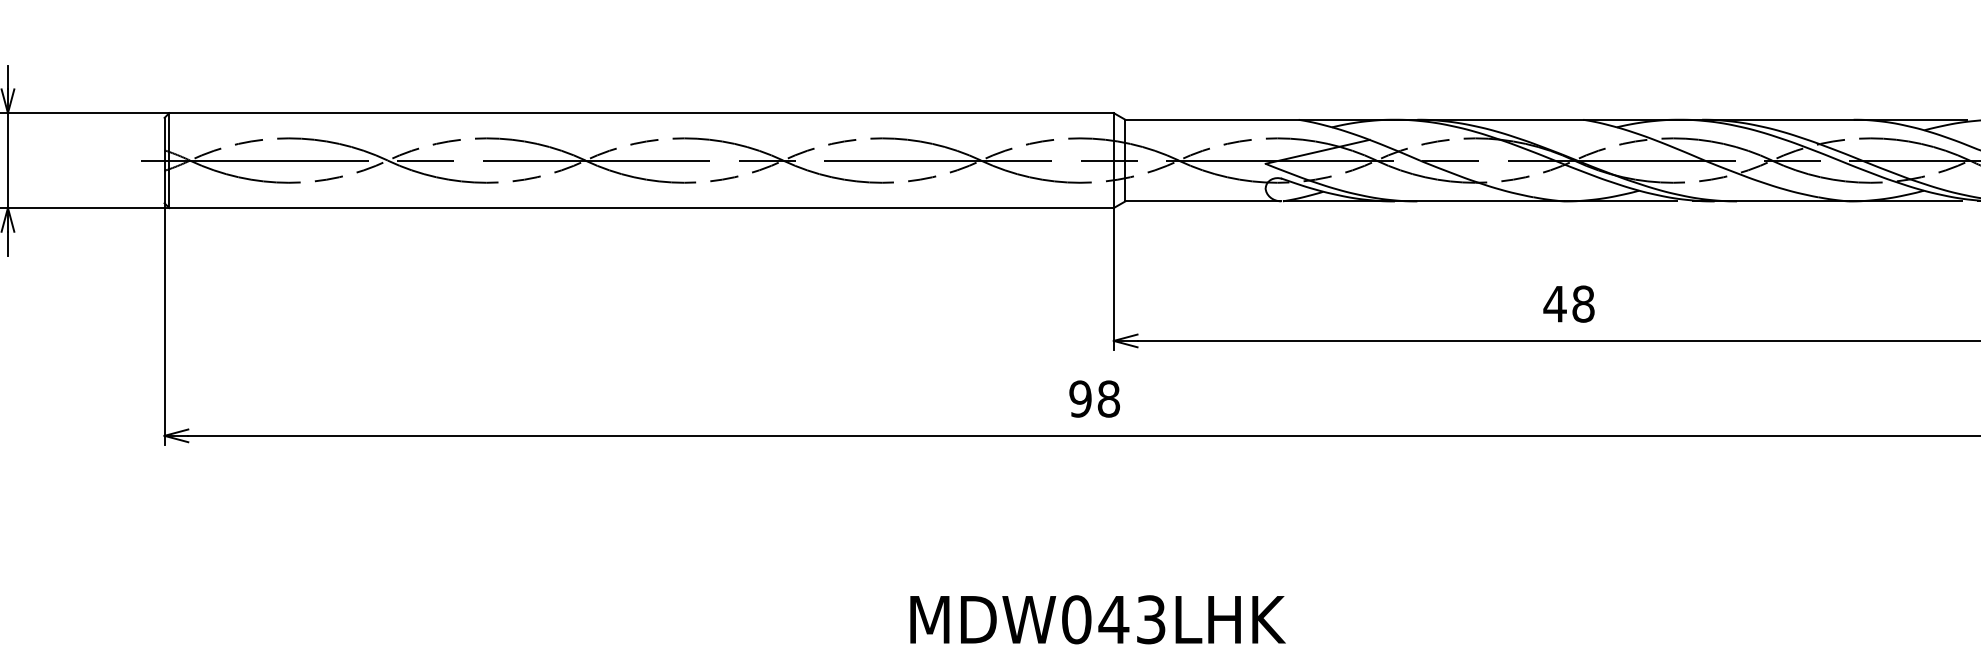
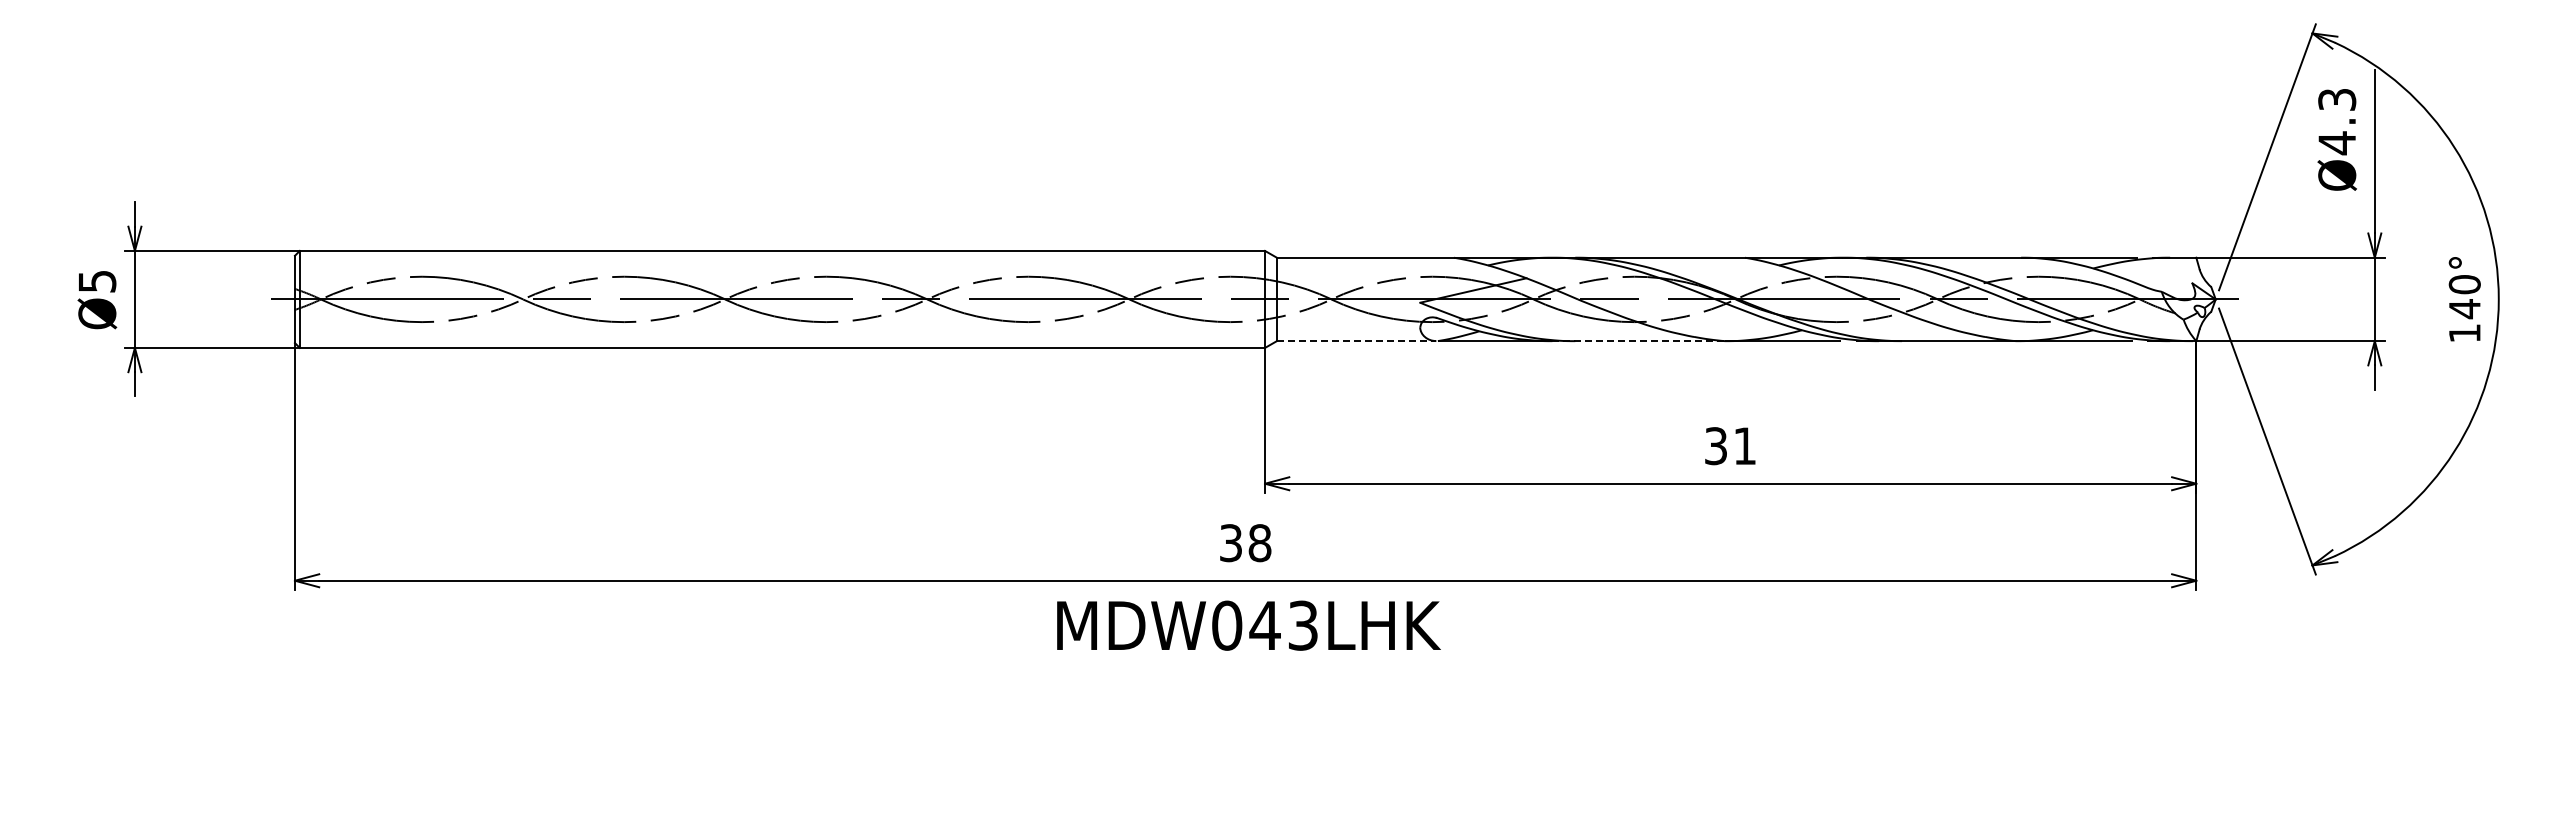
line: (1203, 201) -> (1356, 341), solid -> dashed
line: (1480, 201) -> (1639, 341), solid -> dashed
text: (1569, 304) -> (1730, 446), 48 -> 31
text: (1079, 399) -> (1230, 543), 98 -> 38
text: (1097, 619) -> (1248, 625), moved

